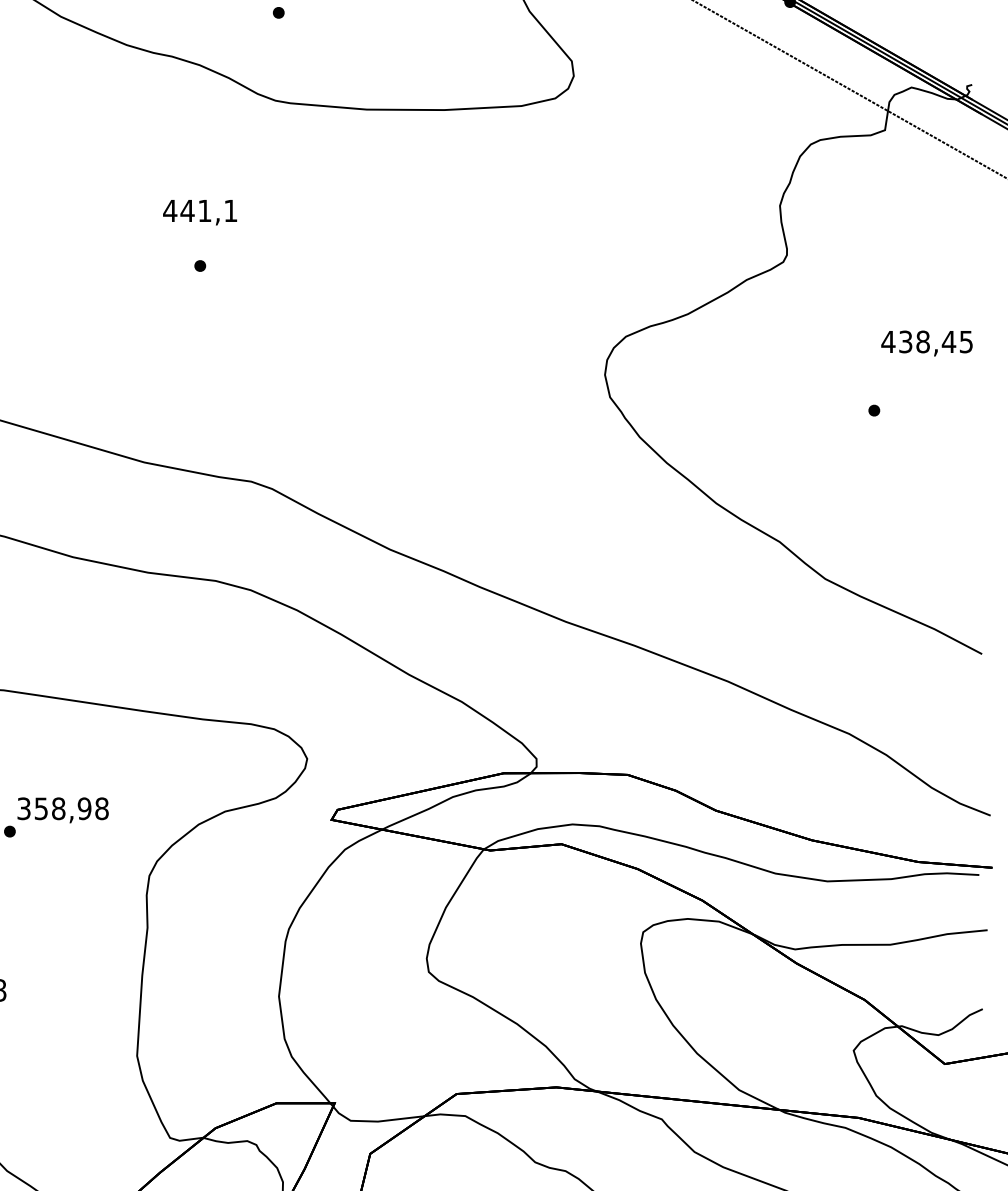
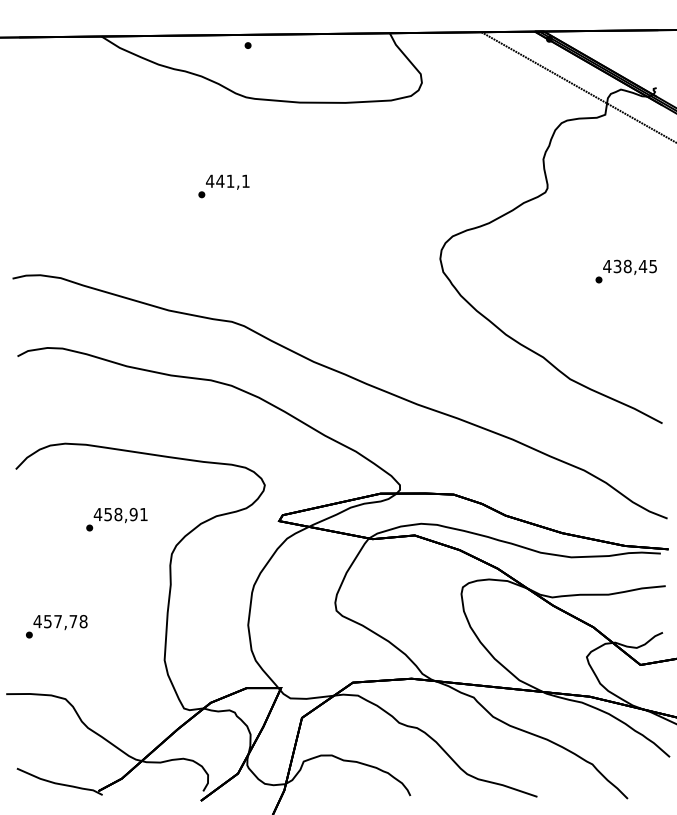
text: (199, 211) -> (227, 181), moved
text: (926, 341) -> (629, 266), moved
text: (62, 808) -> (120, 514), 358,98 -> 458,91

